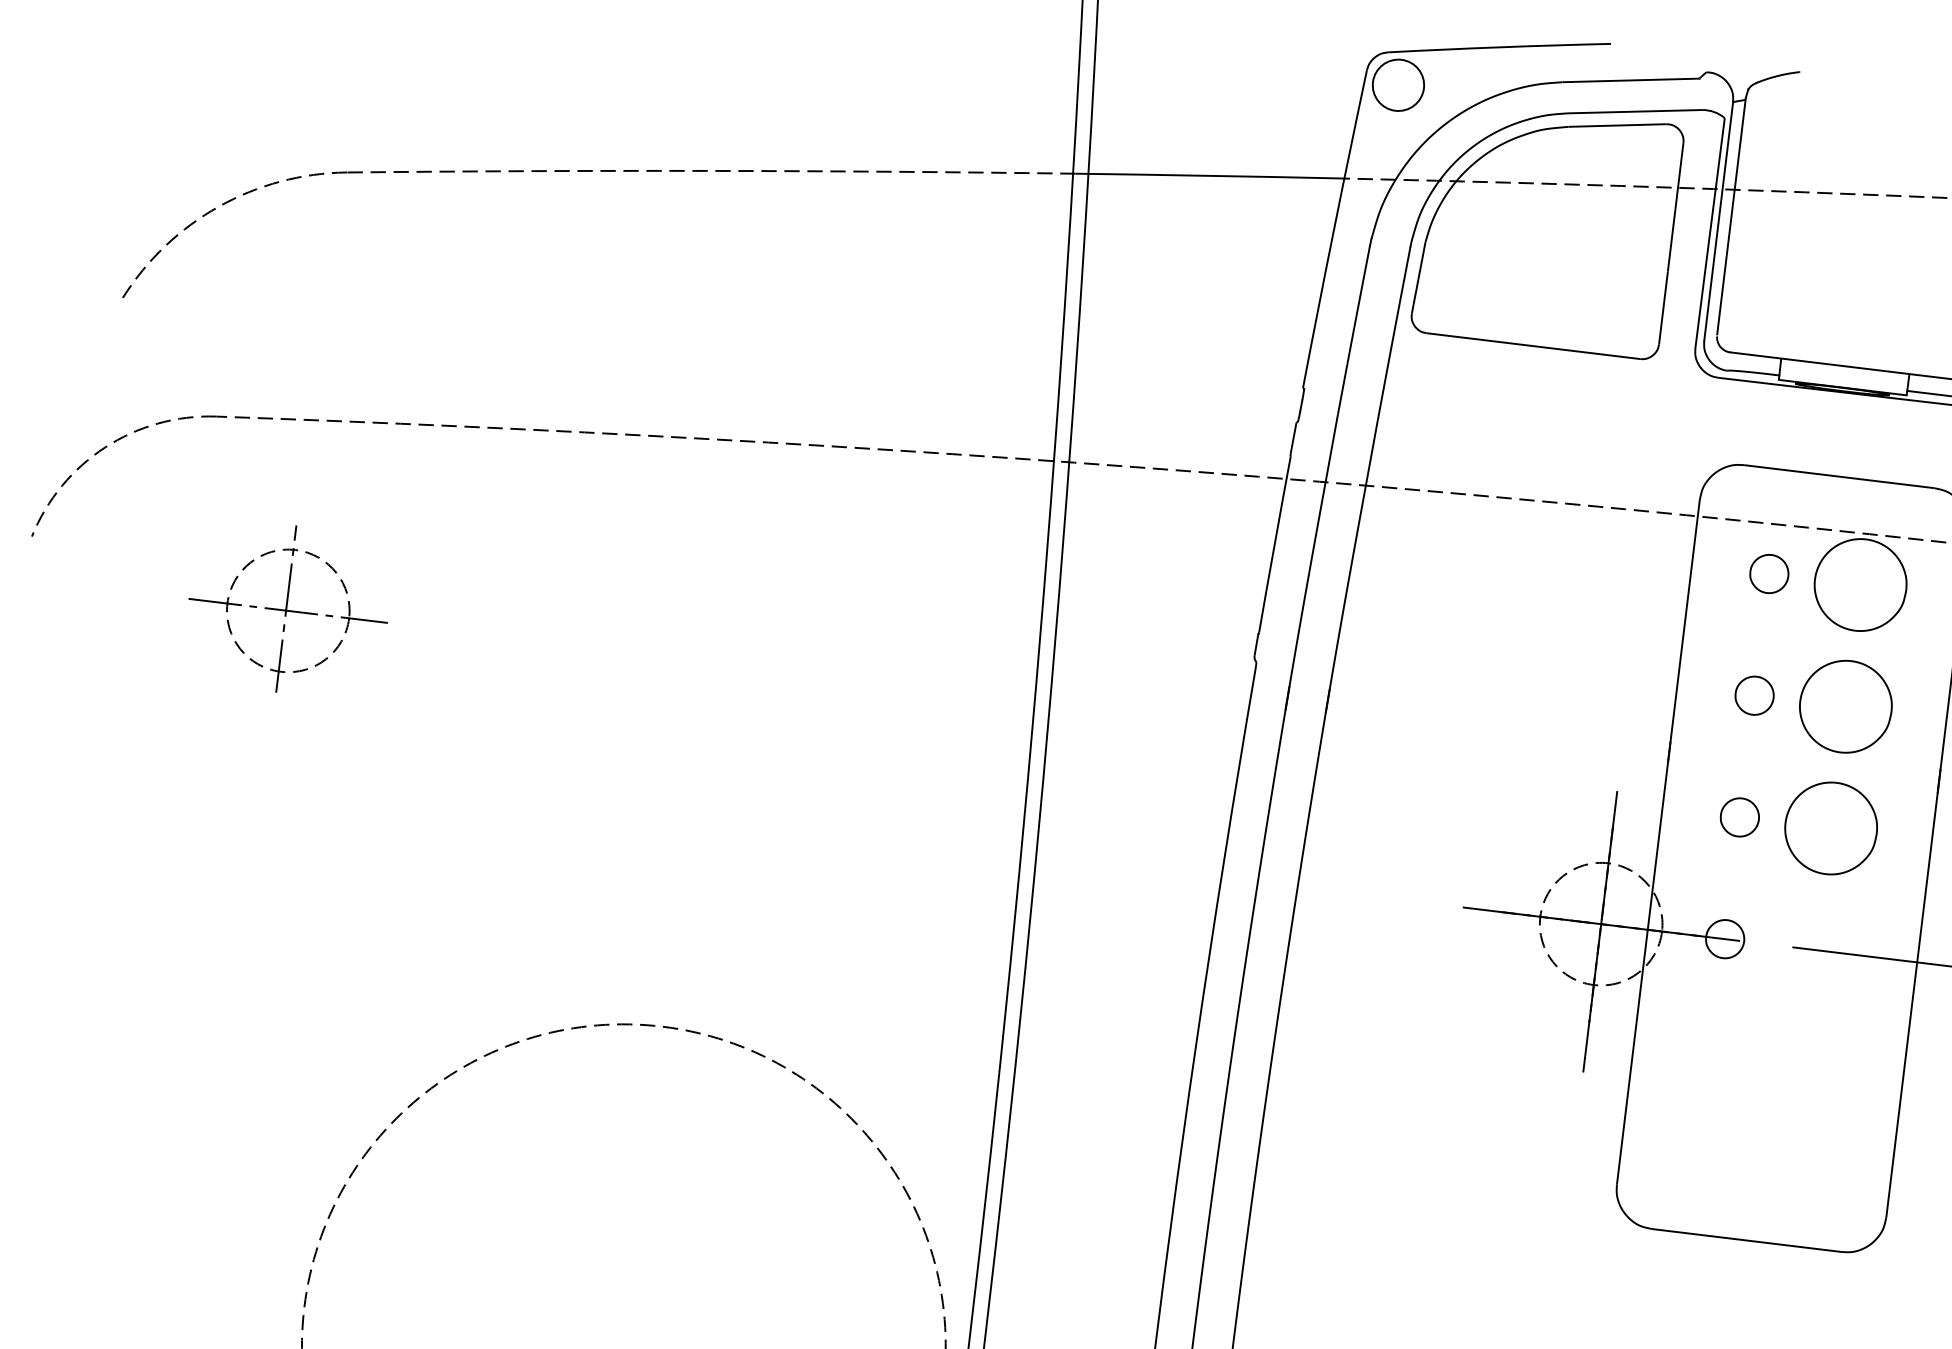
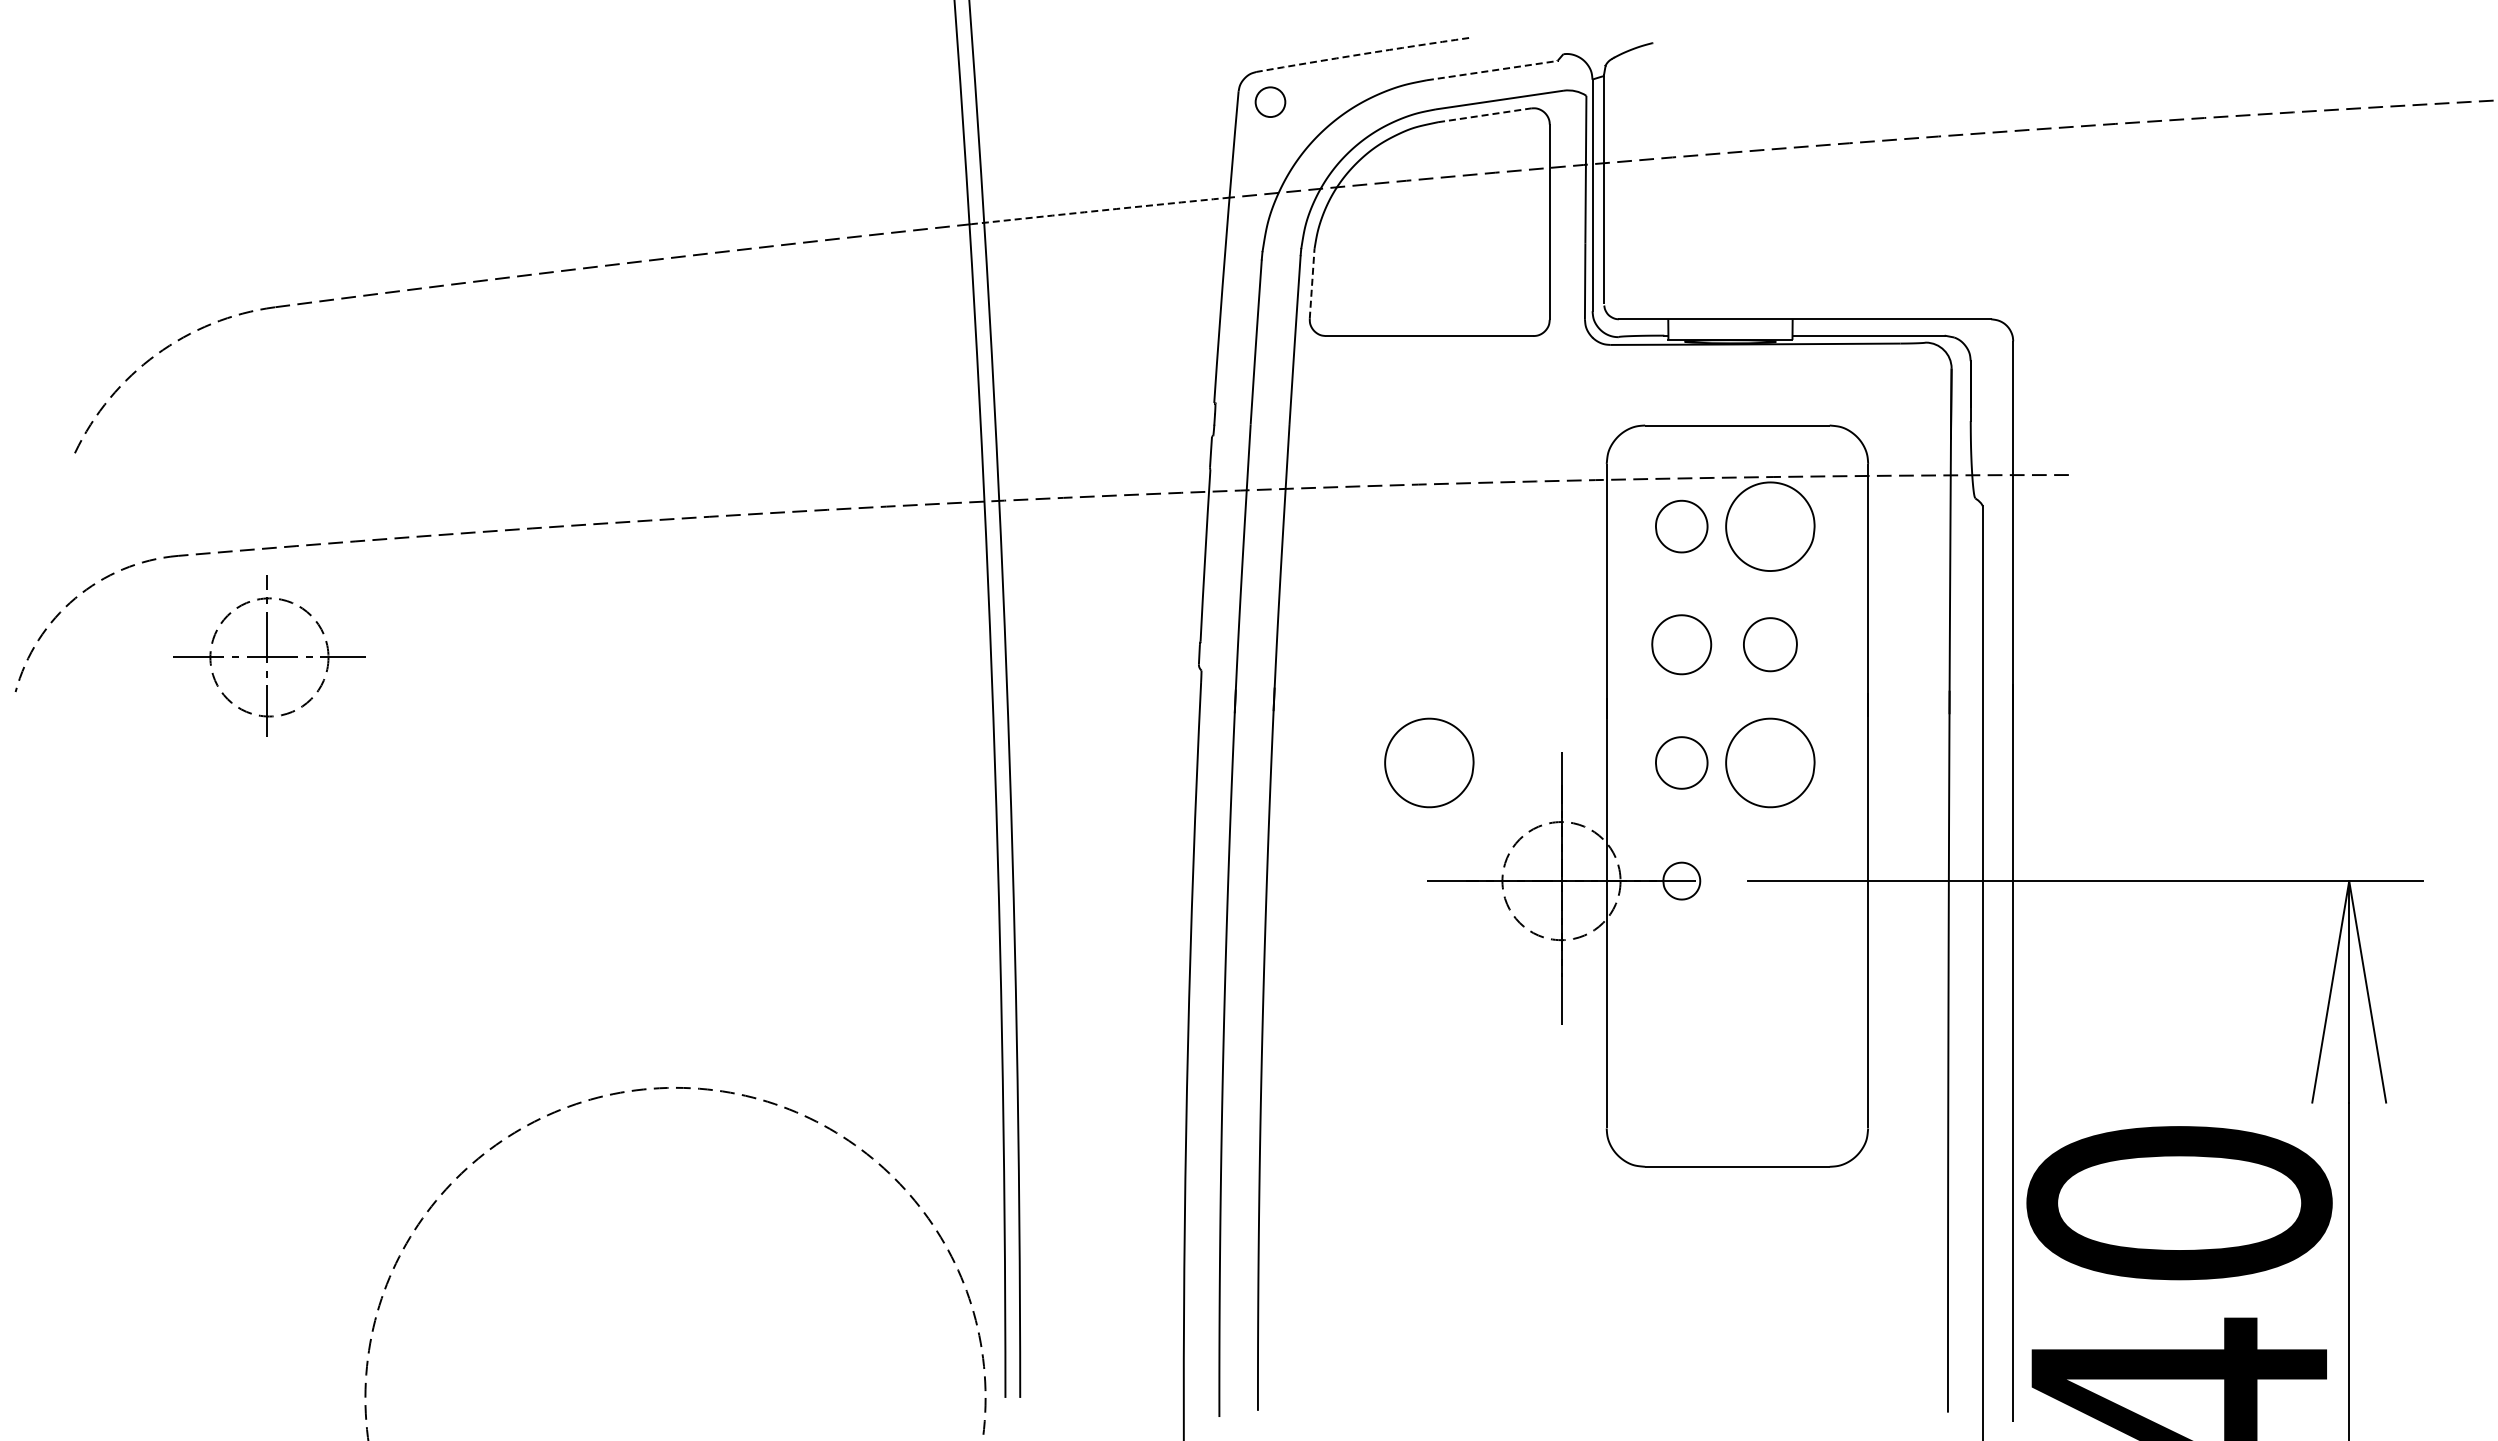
arc: (1499, 47) -> (1362, 54), solid -> dashed
line: (1631, 80) -> (1492, 70), solid -> dashed
circle: (1398, 84) -> (1270, 101), size x0.6
line: (1618, 125) -> (1485, 115), solid -> dashed
arc: (1209, 175) -> (1100, 210), solid -> dashed
line: (1419, 277) -> (1312, 283), solid -> dashed
part: (1769, 573) -> (1681, 526), size x1.4
part: (288, 608) -> (269, 655), moved
part: (1754, 695) -> (1681, 644), size x1.6
part: (1846, 706) -> (1770, 644), size x0.6
part: (1479, 785) -> (1429, 762), added
part: (1739, 816) -> (1681, 762), size x1.4

